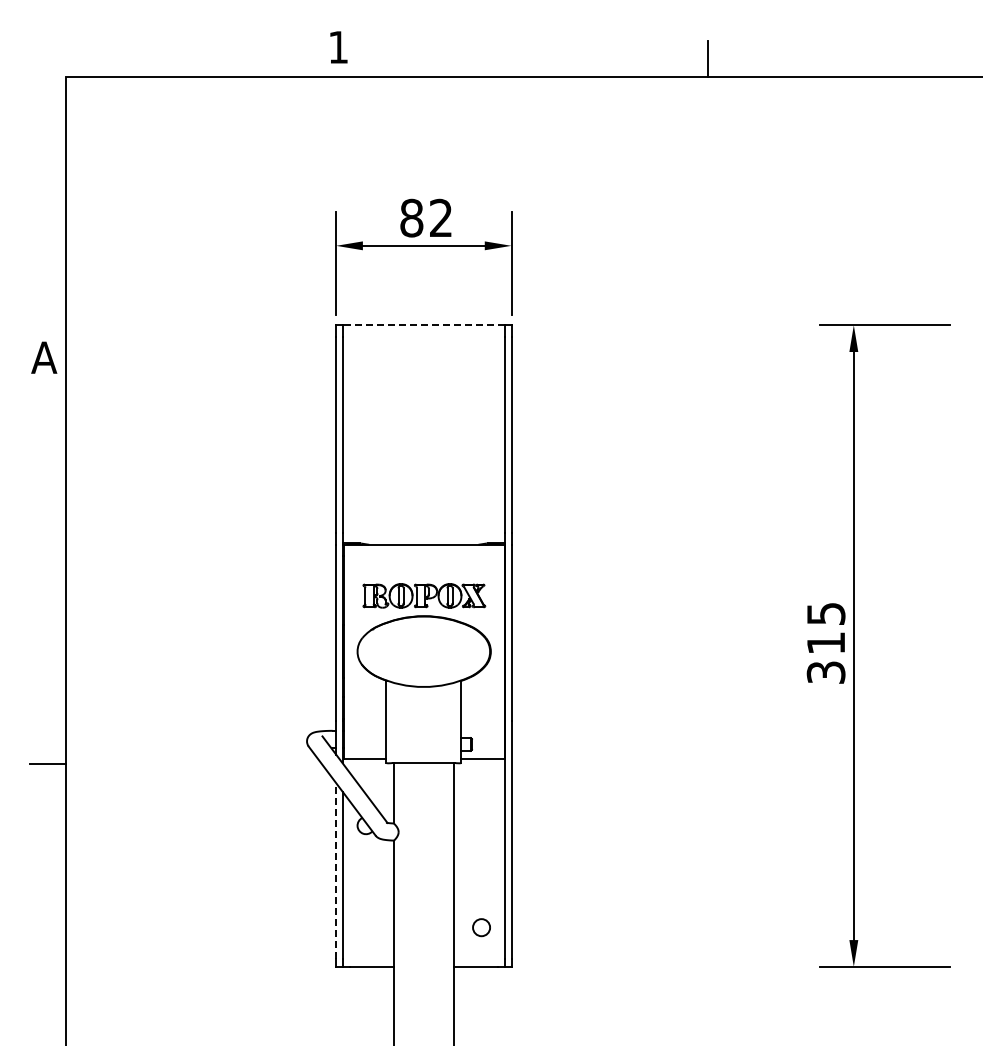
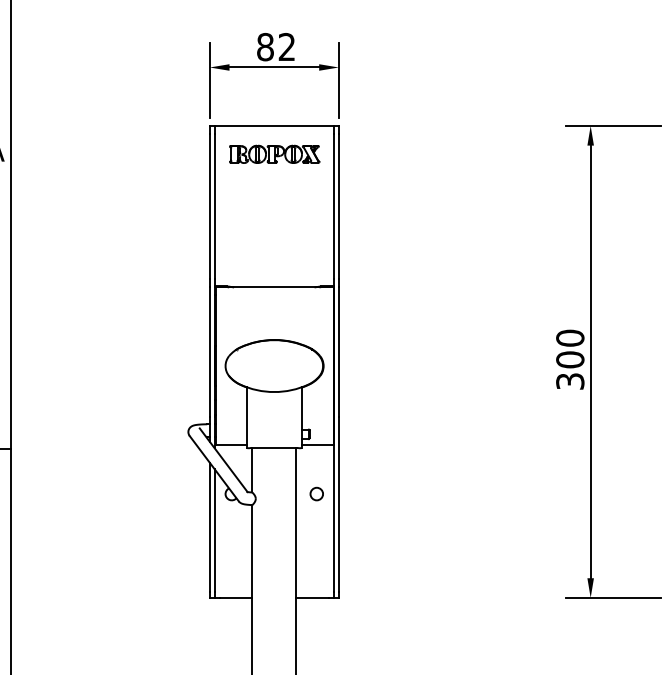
line: (423, 325) -> (274, 126), dashed -> solid
part: (424, 595) -> (274, 154), moved
text: (825, 628) -> (569, 349), 315 -> 300
line: (336, 870) -> (210, 527), dashed -> solid
circle: (481, 927) -> (316, 493), moved

